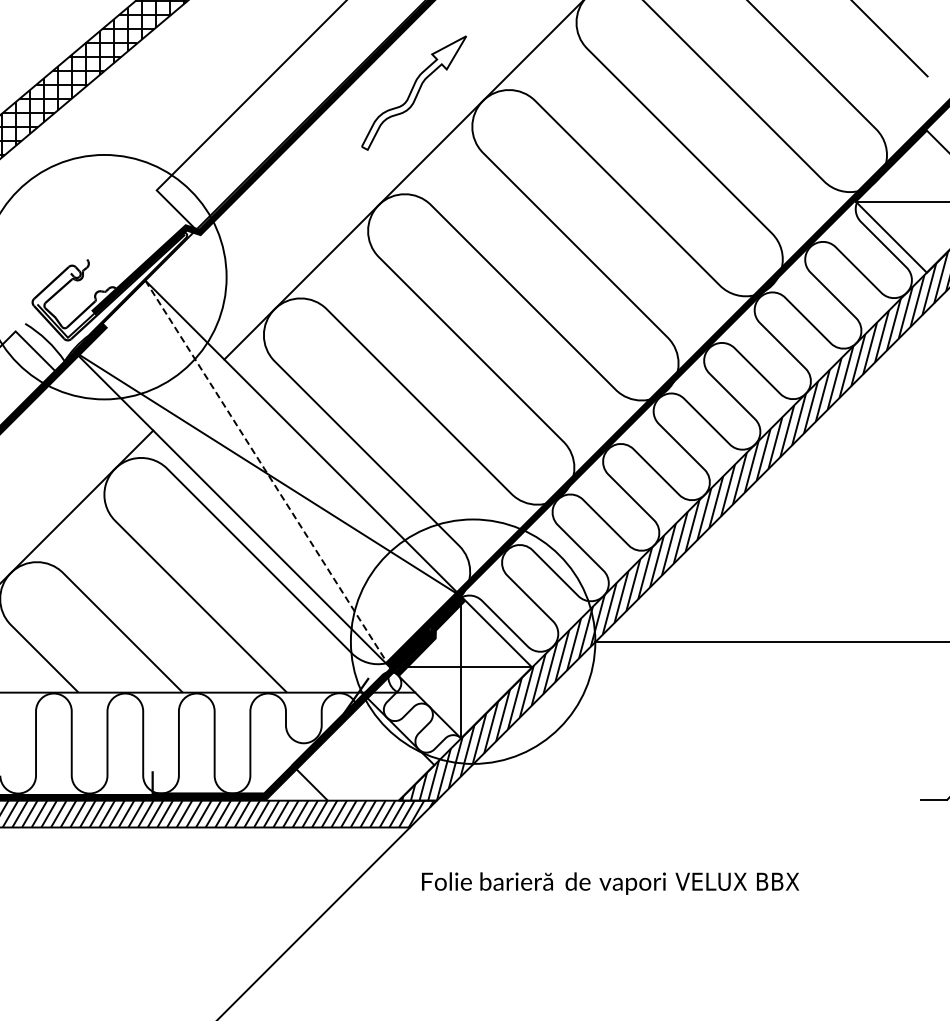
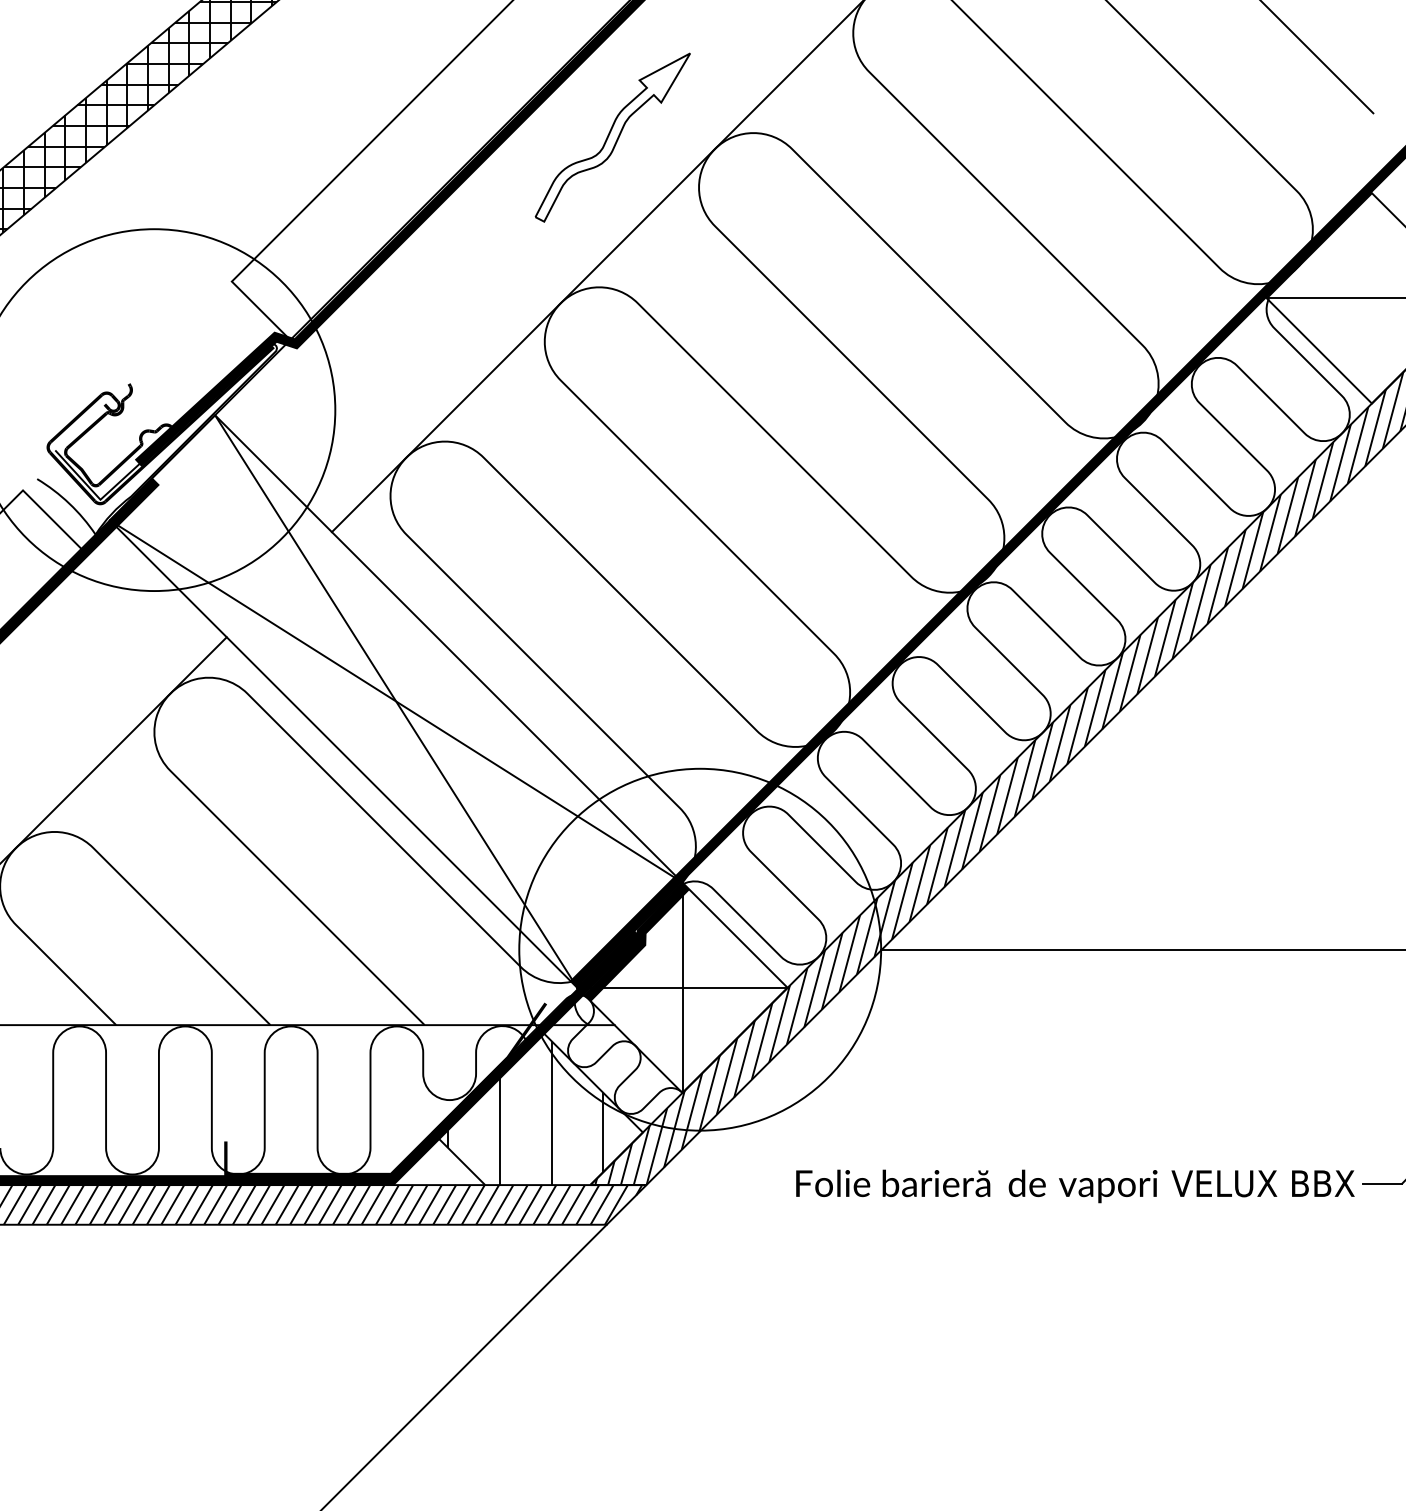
line: (267, 474) -> (395, 702), dashed -> solid
hatch: (354, 751) -> (524, 1112), added
text: (610, 883) -> (1075, 1186), moved

